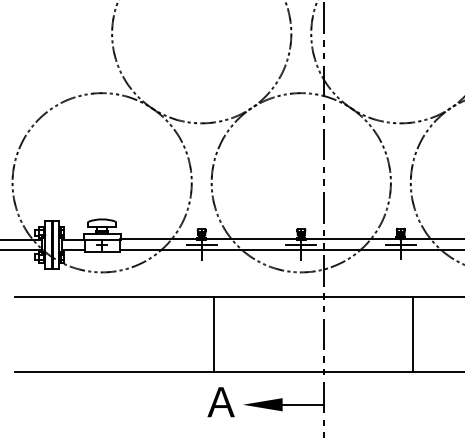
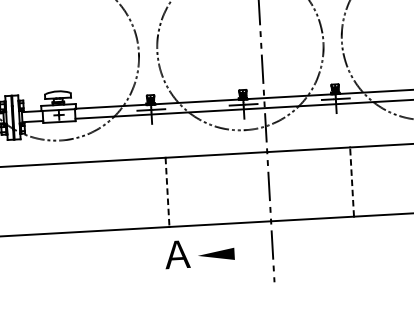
line: (413, 334) -> (352, 181), solid -> dashed
line: (214, 335) -> (167, 193), solid -> dashed
line: (302, 404) -> (253, 252), removed

